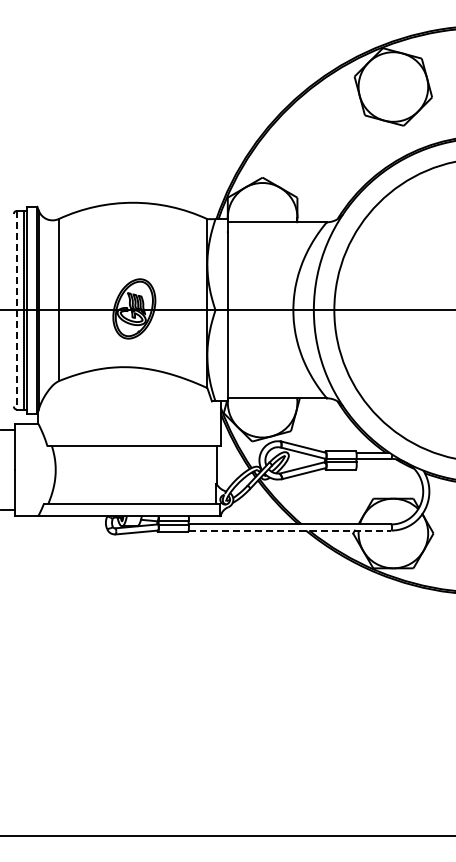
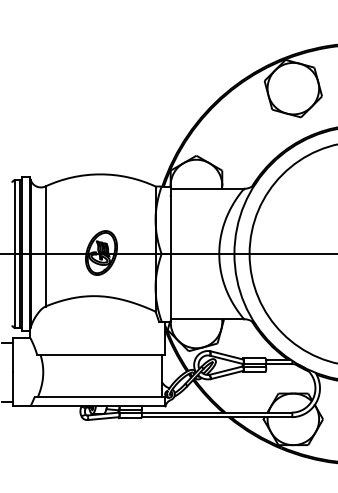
line: (16, 310) -> (14, 254), dashed -> solid
line: (290, 530) -> (217, 417), dashed -> solid

